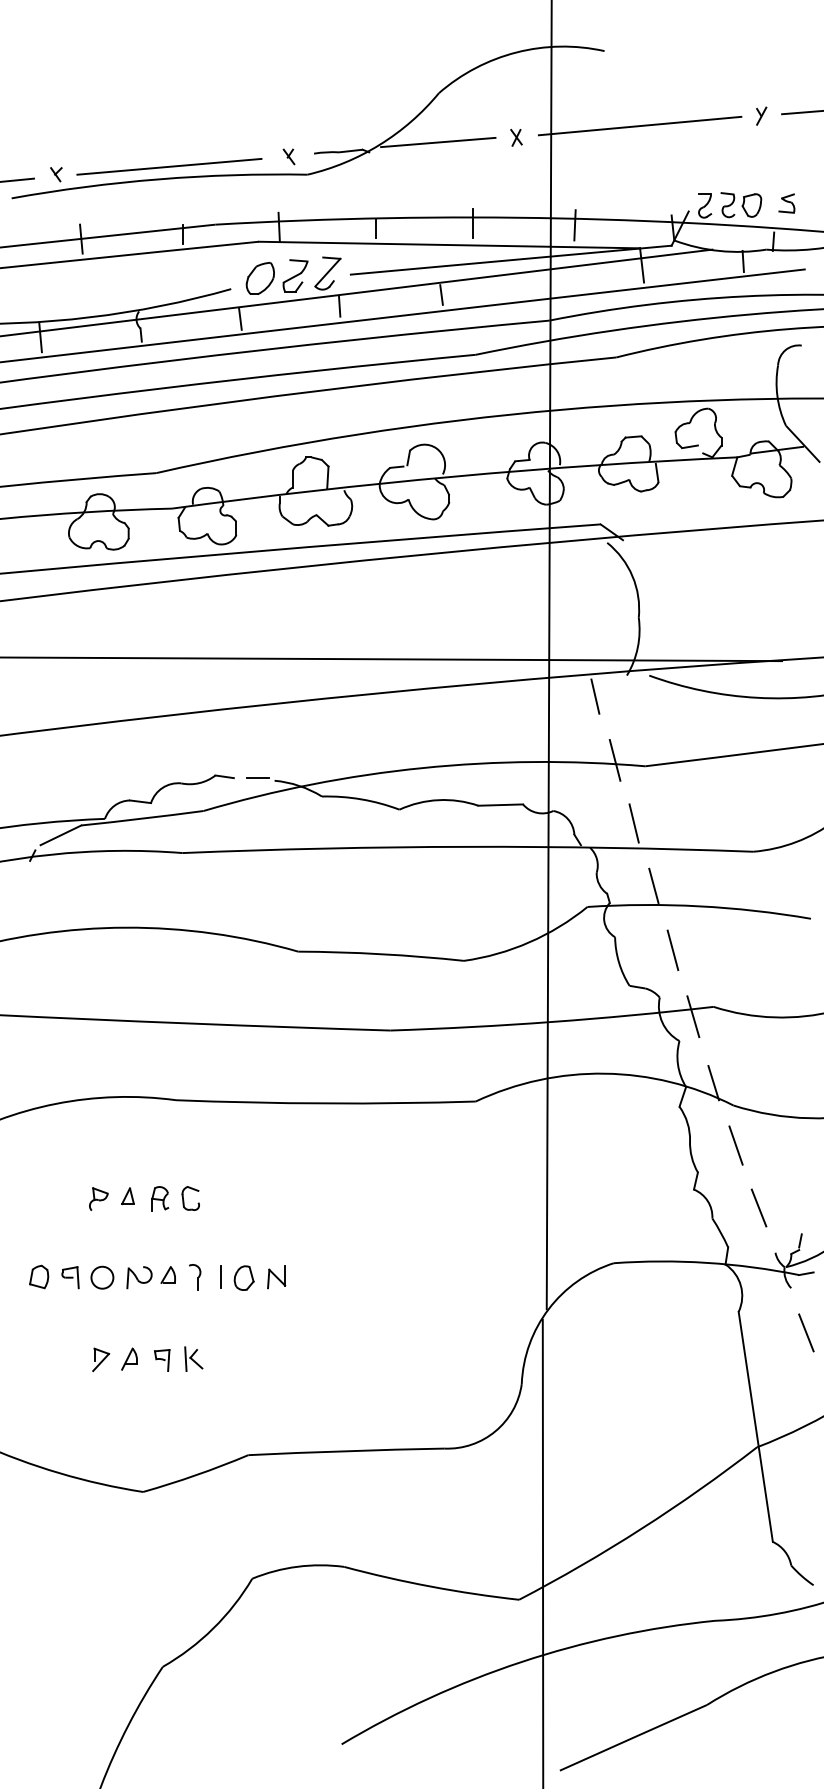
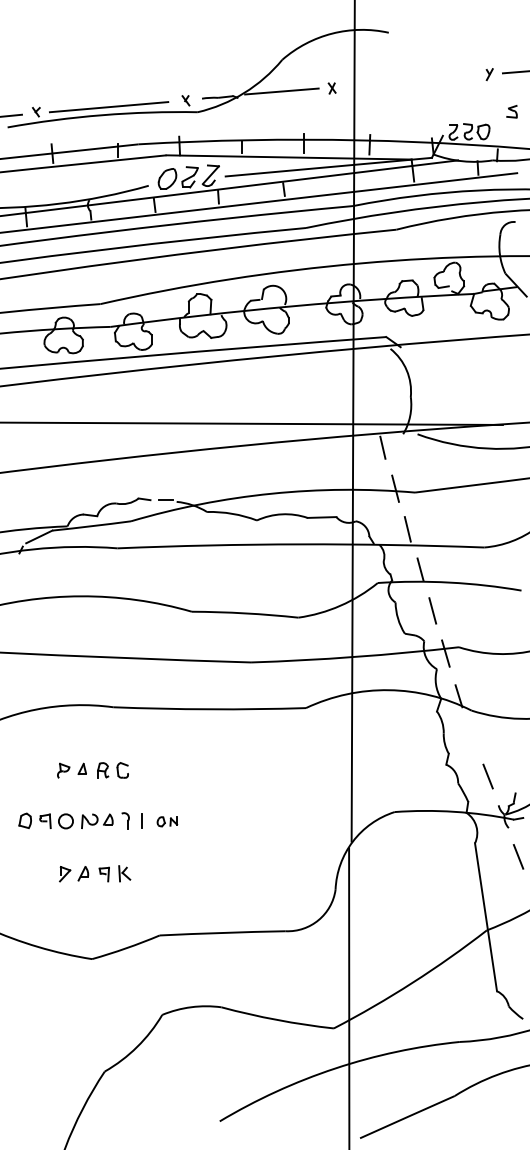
line: (639, 125) -> (411, 80), removed
part: (786, 203) -> (511, 111), moved
line: (736, 1145) -> (473, 736), removed
part: (260, 1277) -> (167, 821), size x0.6

